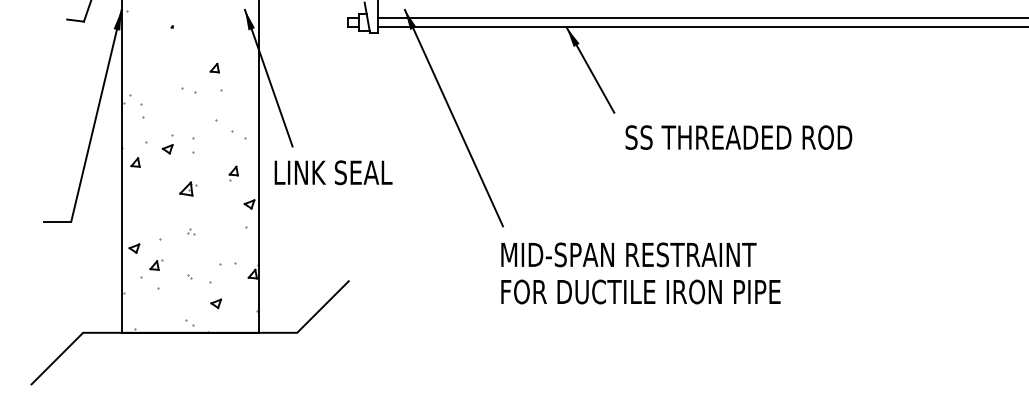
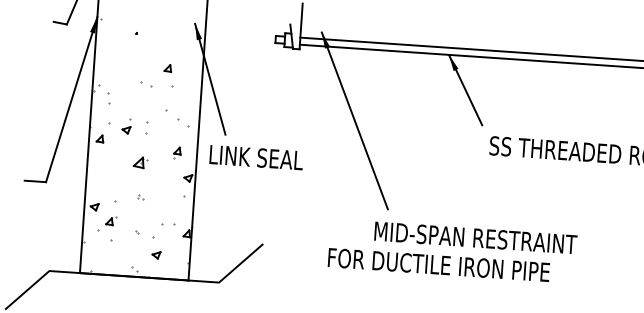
text: (628, 254) -> (475, 237), moved
text: (640, 291) -> (438, 264), moved

